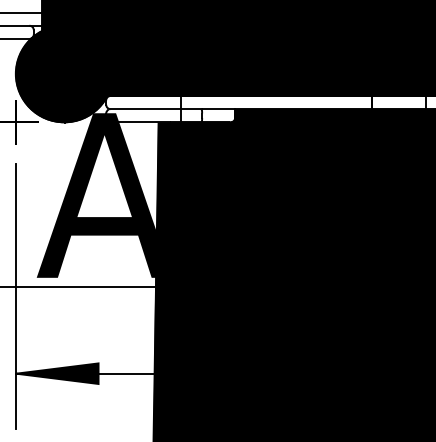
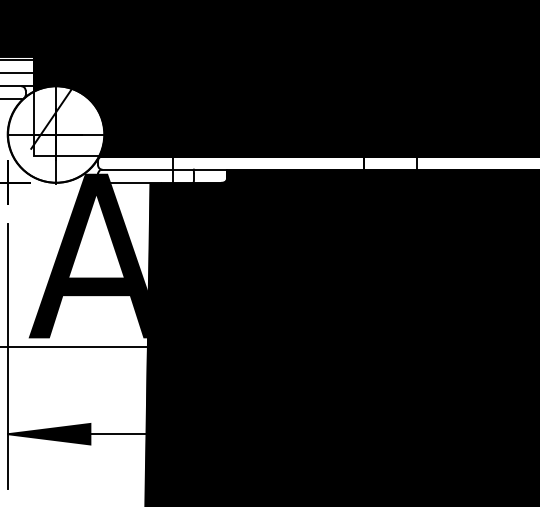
fill: (63, 73) -> (55, 134), removed

